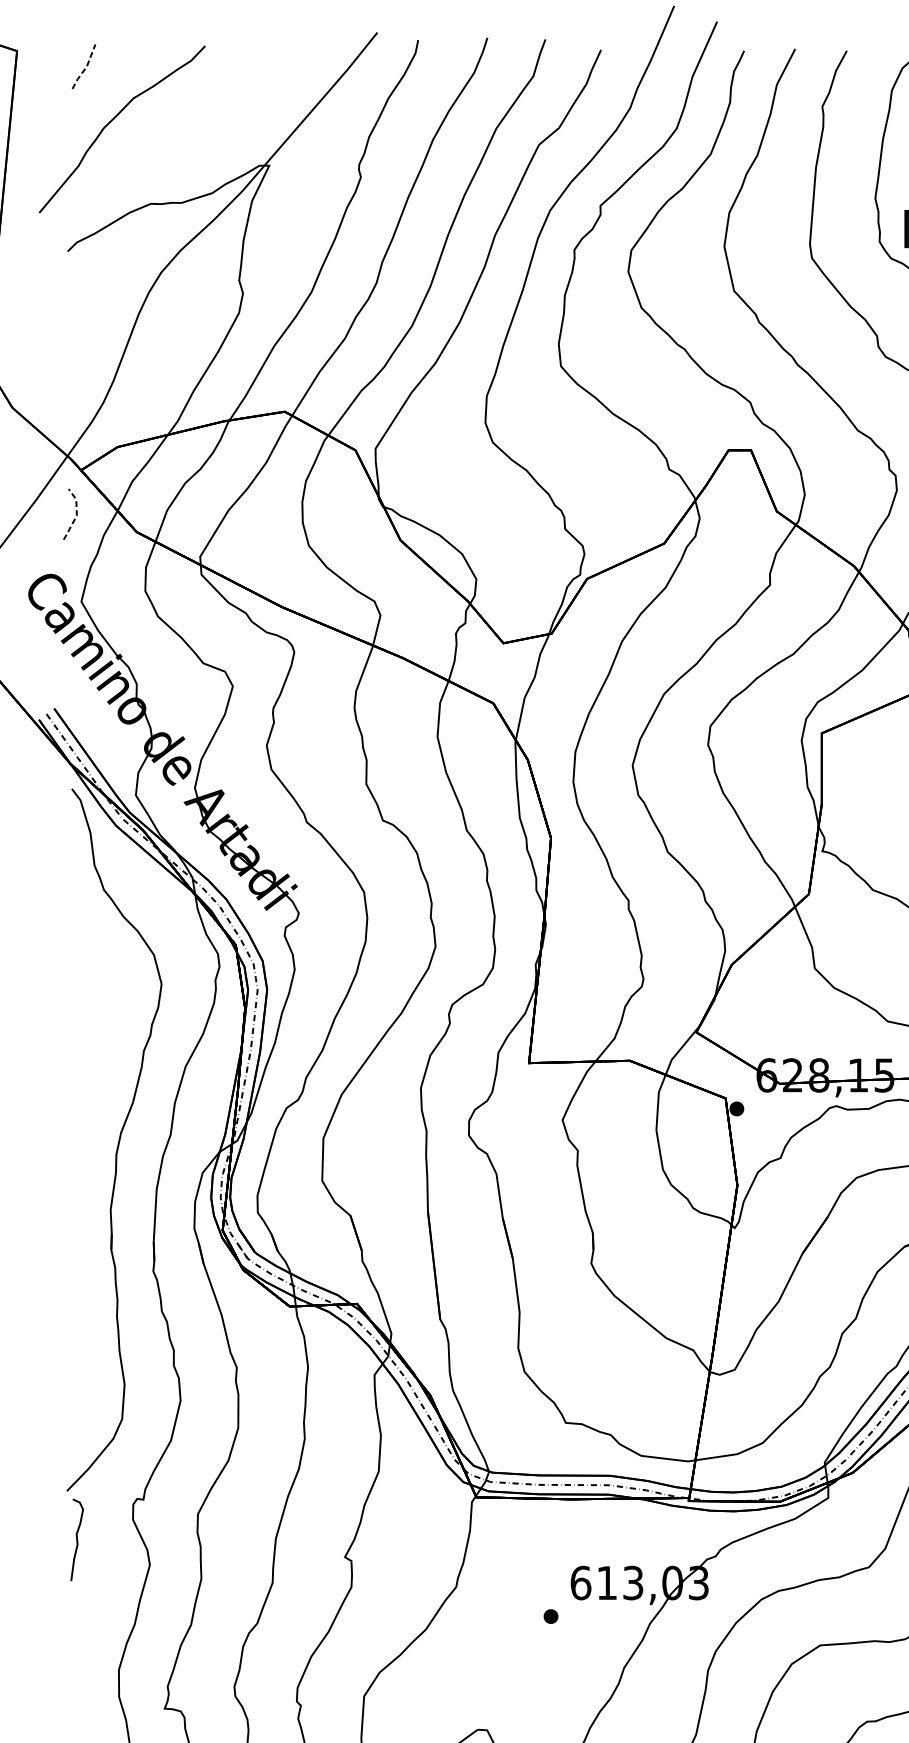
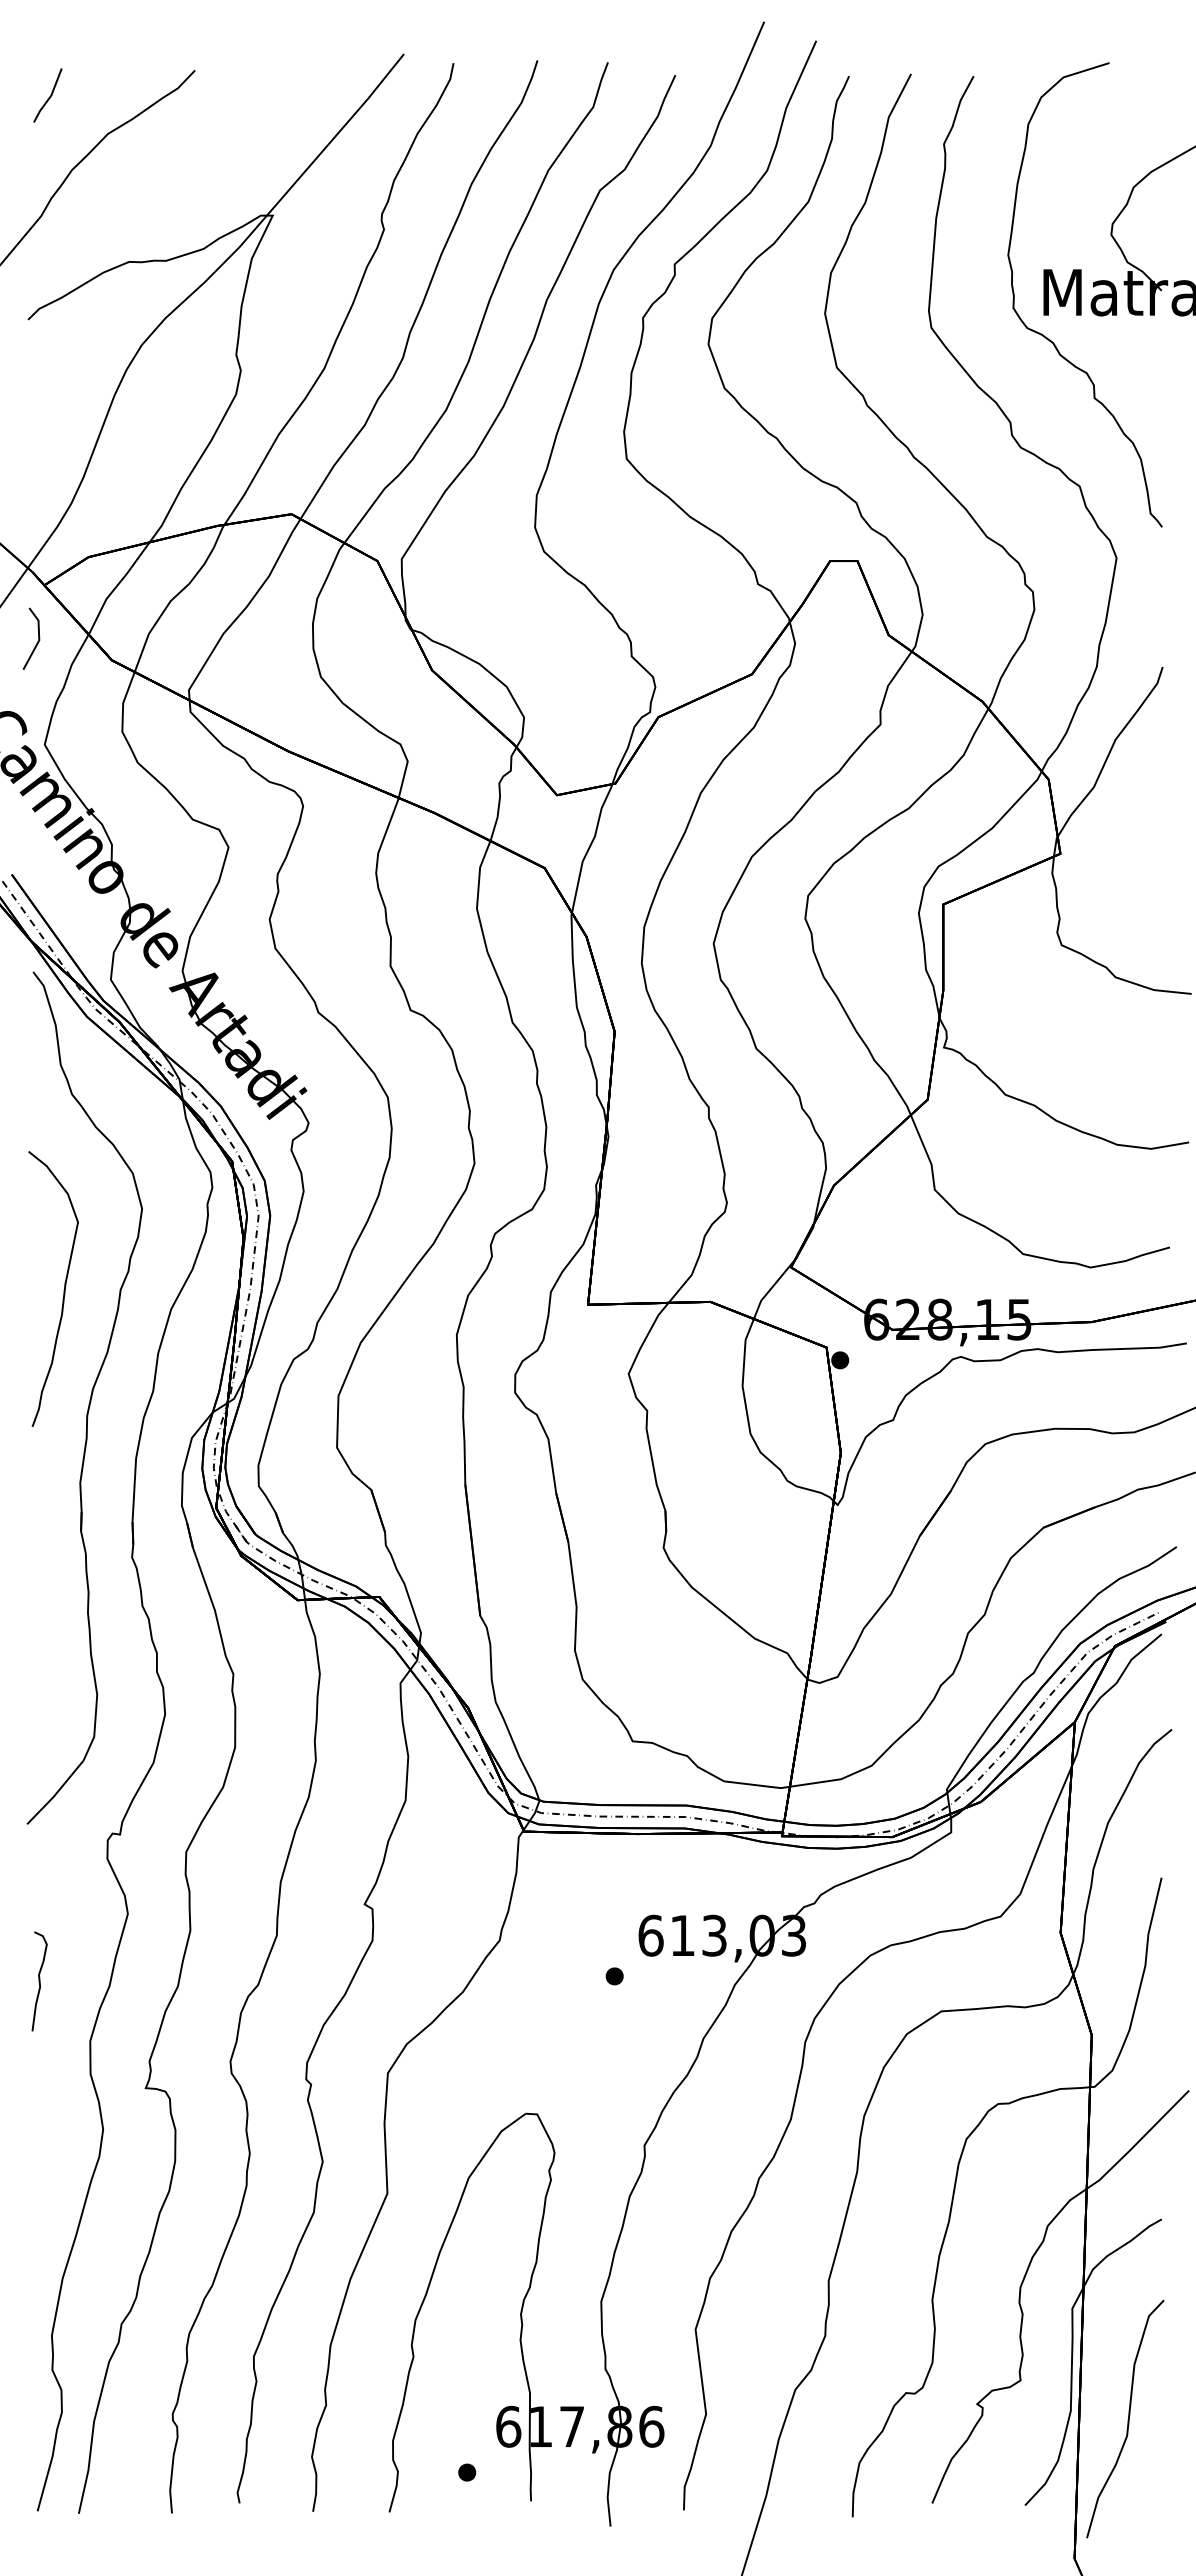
line: (86, 68) -> (50, 97), dashed -> solid
line: (77, 514) -> (39, 639), dashed -> solid
curve: (96, 1050) -> (63, 1289), added
curve: (77, 1540) -> (39, 1981), moved

